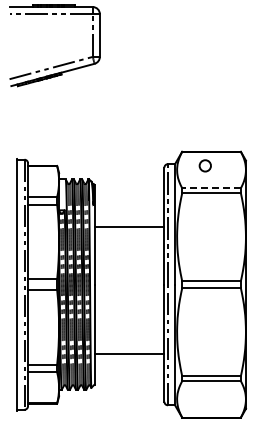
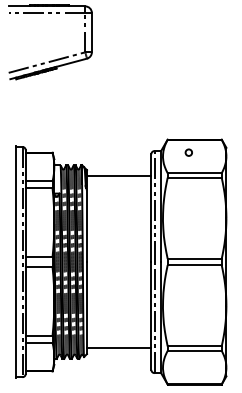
circle: (204, 165) -> (188, 152), size x0.62
line: (211, 188) -> (194, 173), dashed -> solid
line: (129, 227) -> (119, 176), moved
line: (129, 354) -> (119, 348), moved

